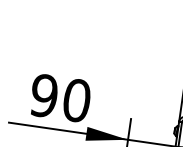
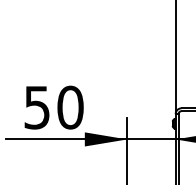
text: (44, 95) -> (37, 107), 90 -> 50

